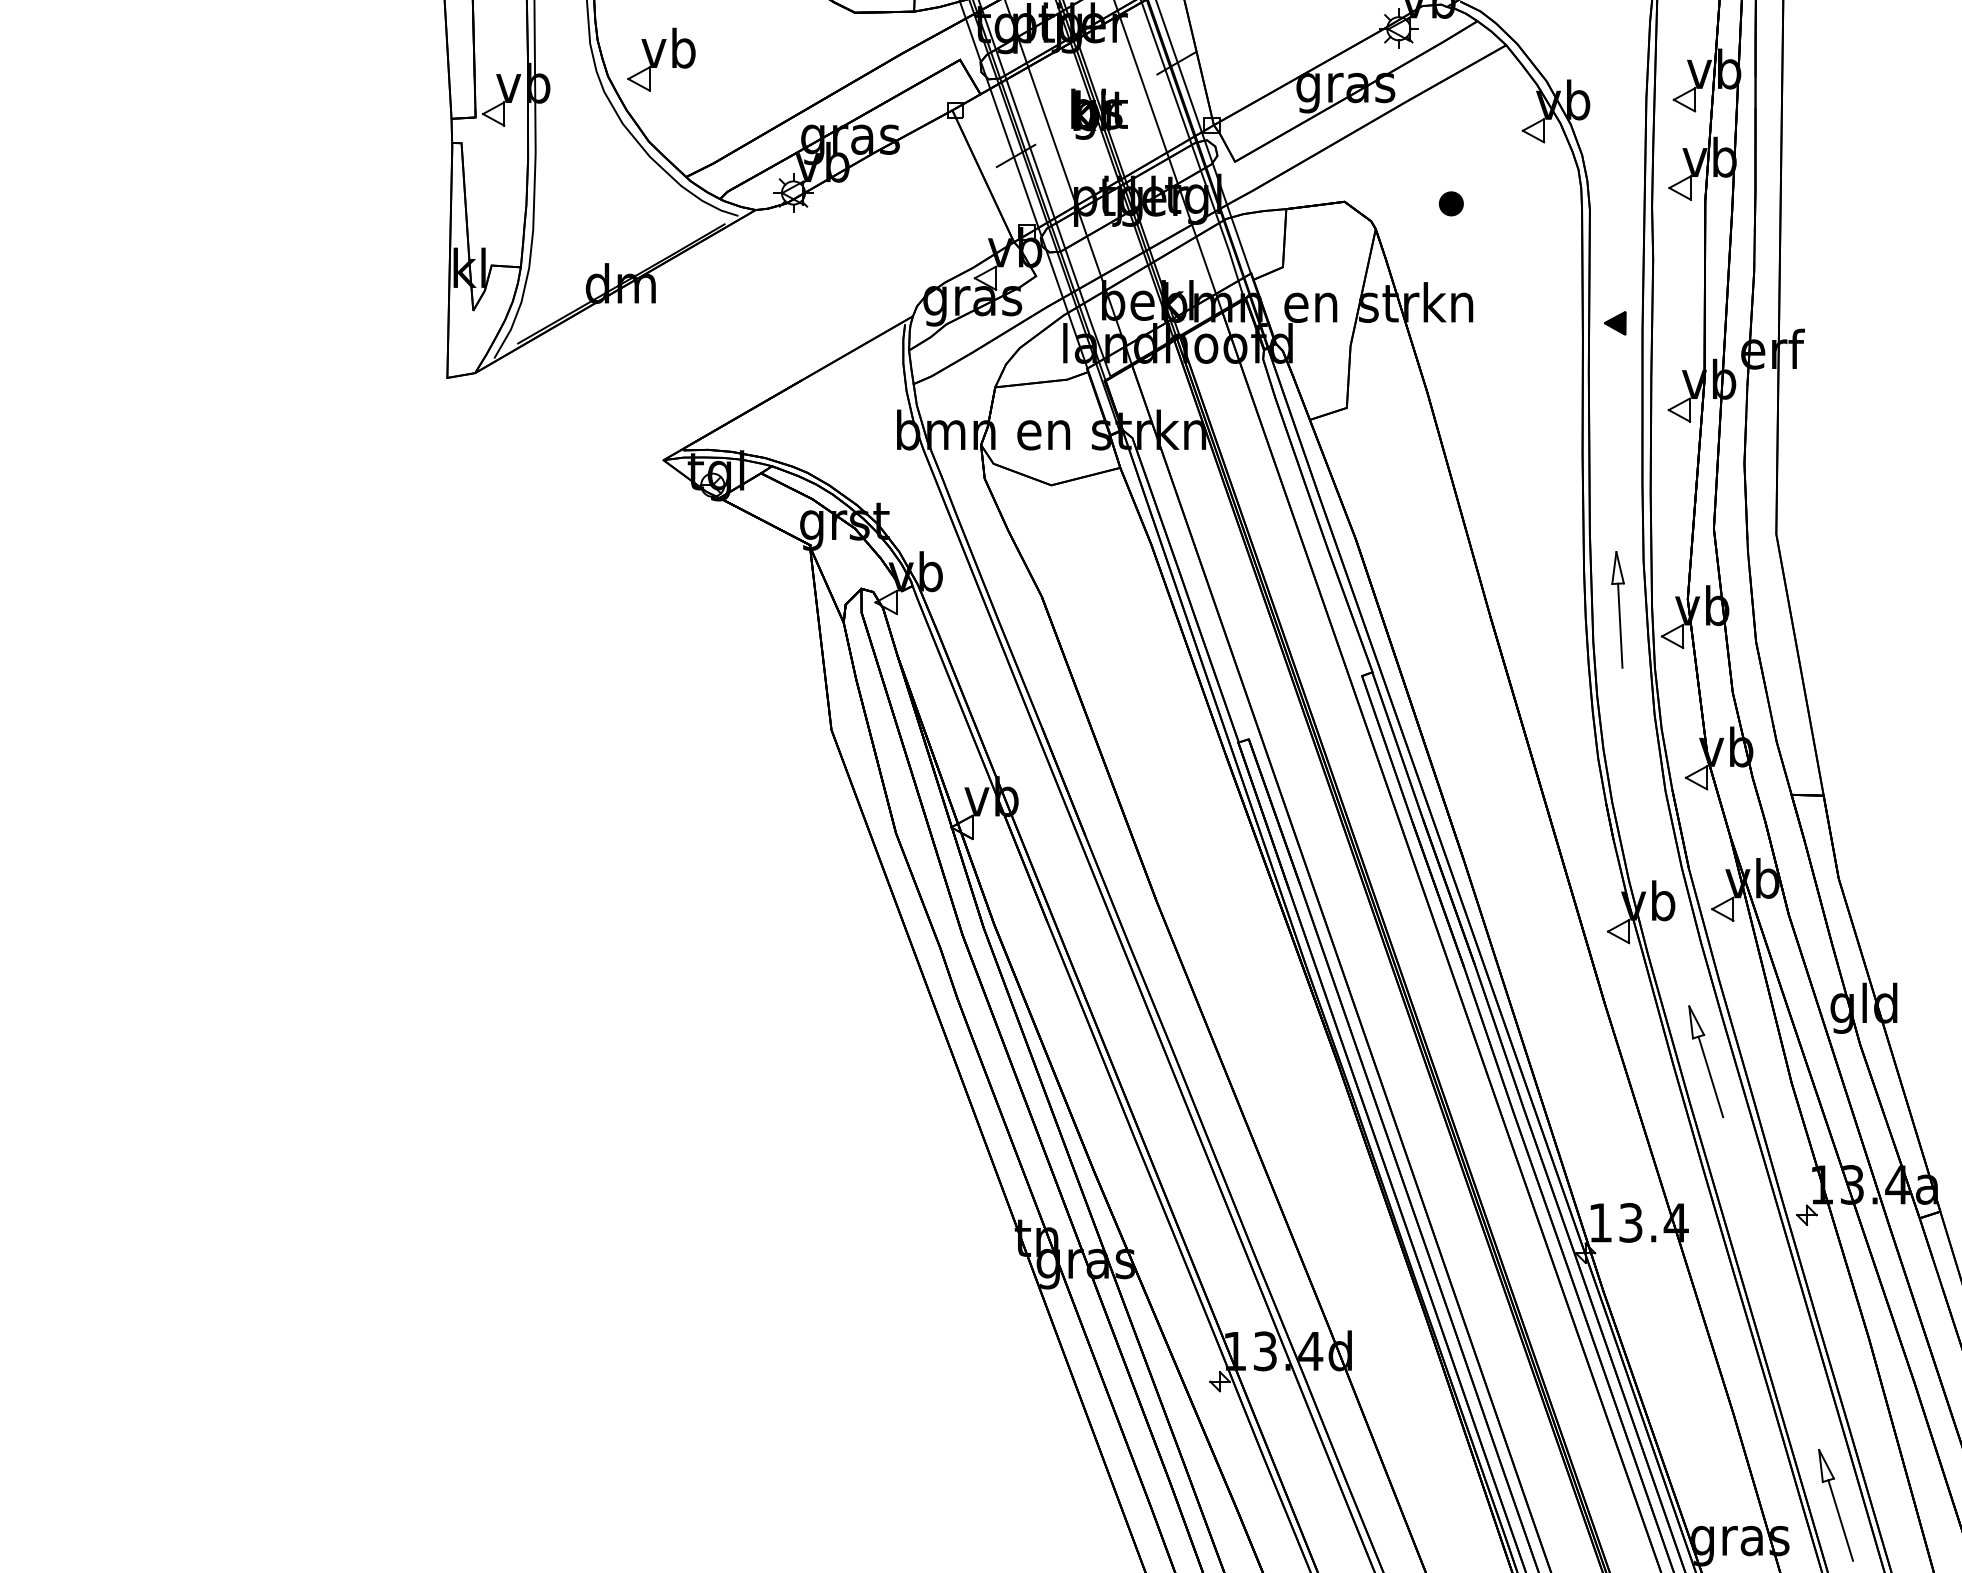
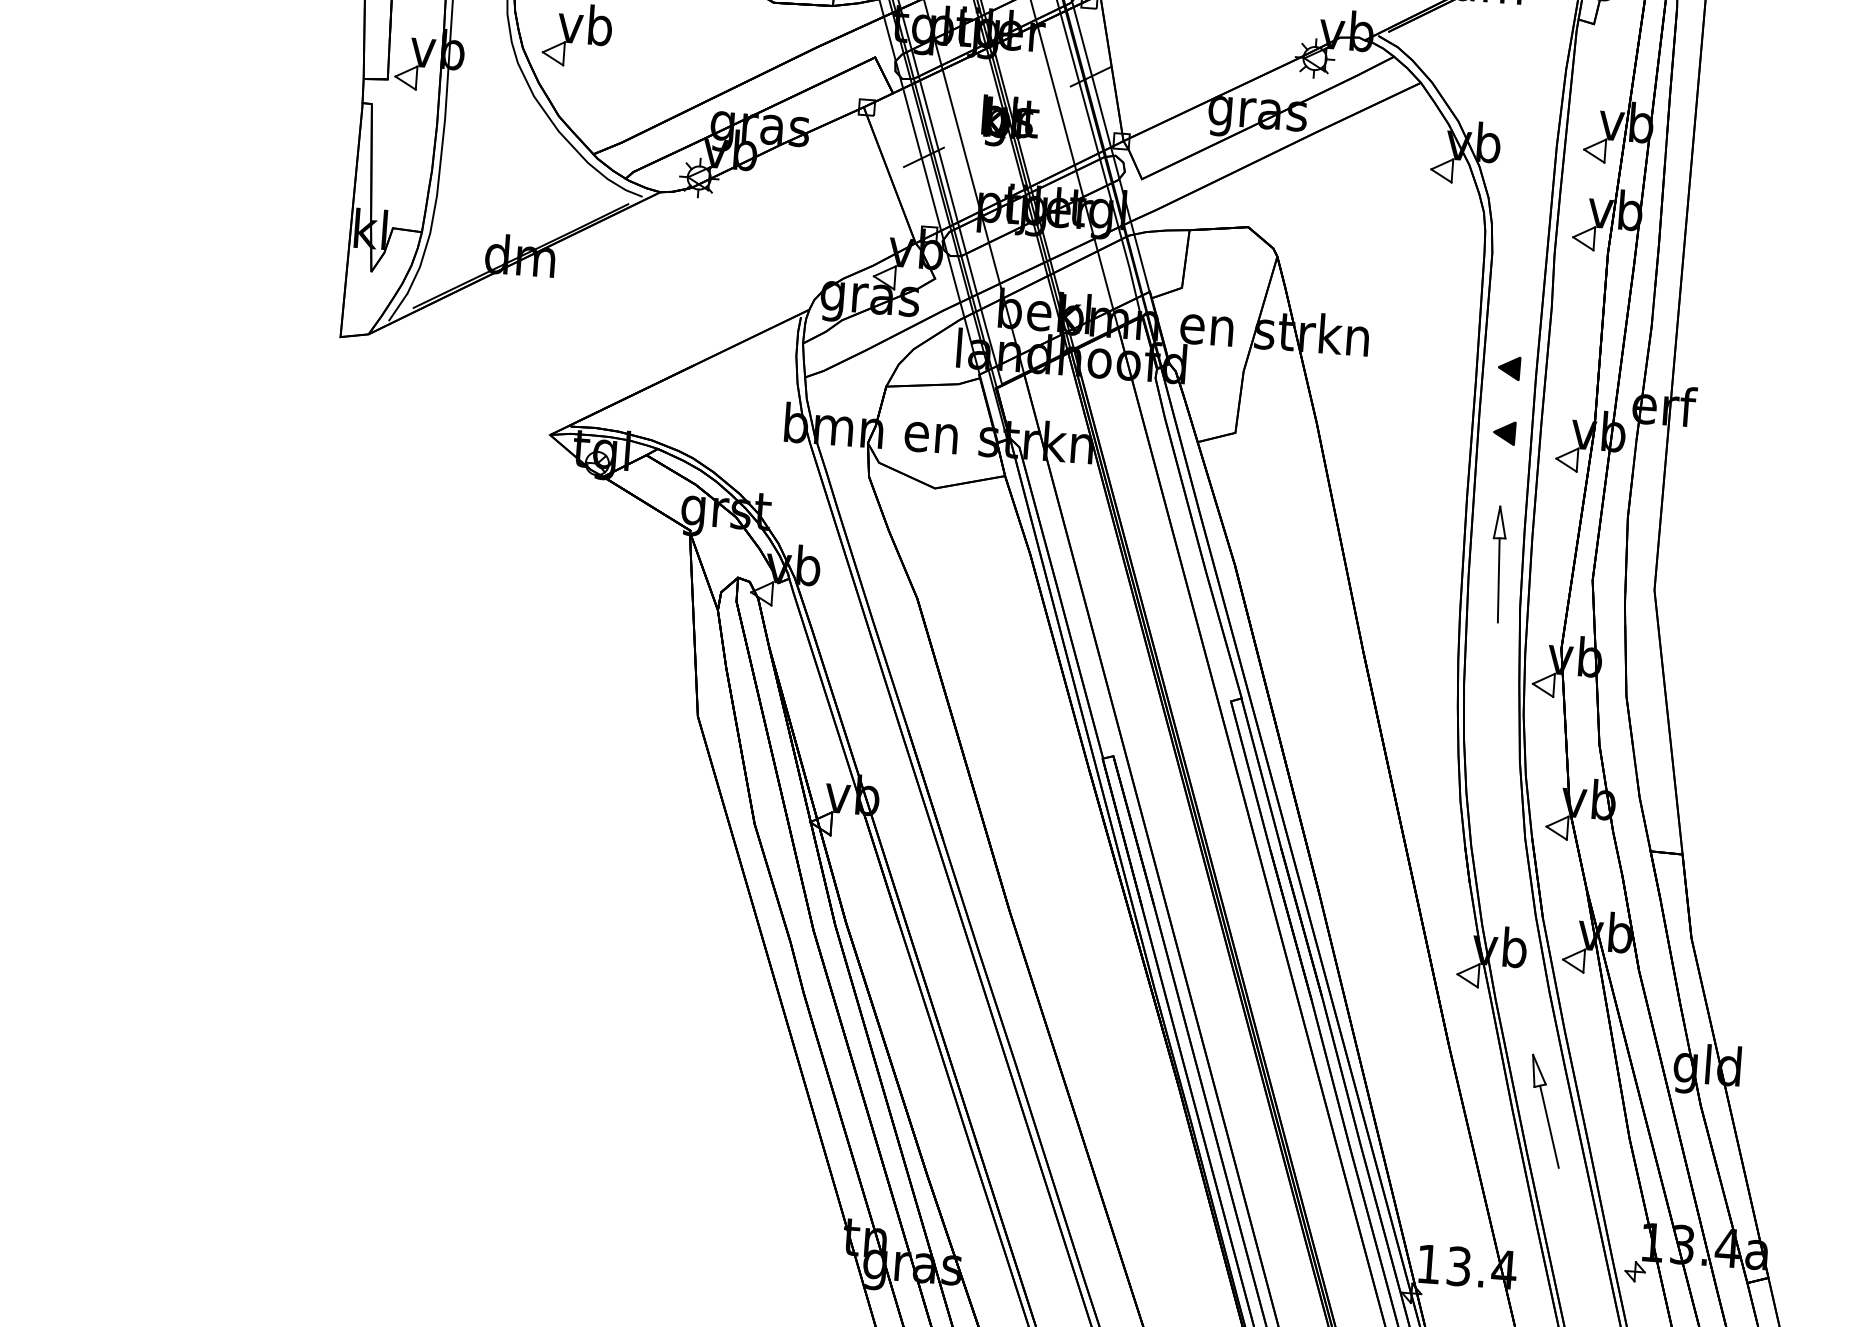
part: (1450, 203) -> (1353, 236), removed
part: (1615, 388) -> (1504, 433), added
part: (1617, 609) -> (1497, 563), moved

